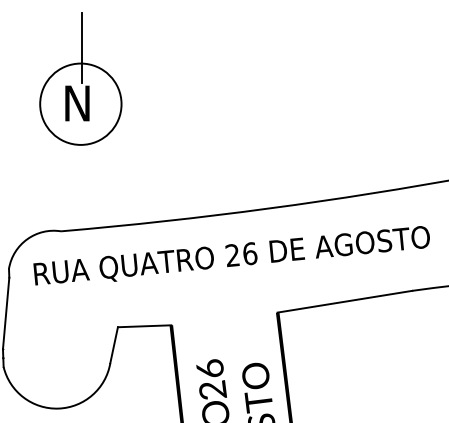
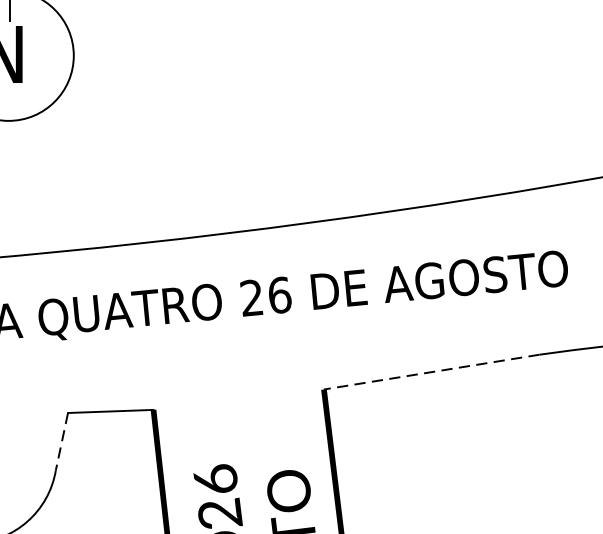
line: (344, 301) -> (431, 371), solid -> dashed
line: (114, 345) -> (62, 442), solid -> dashed

